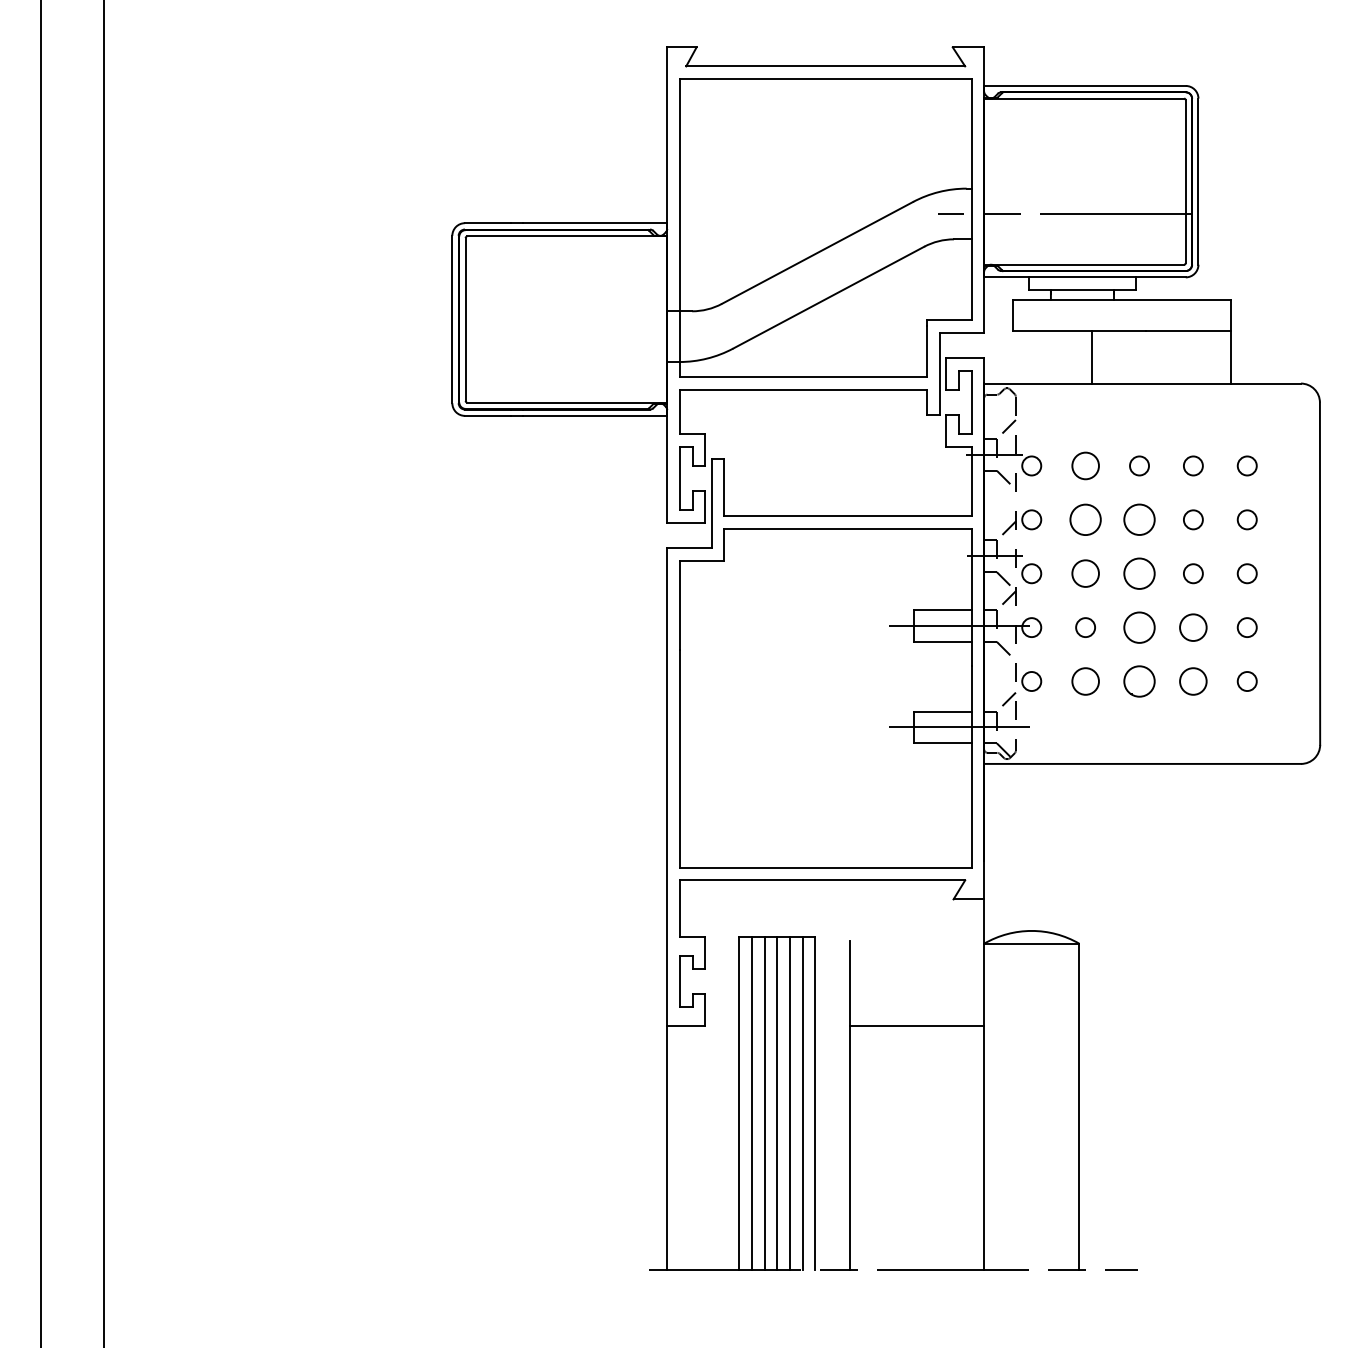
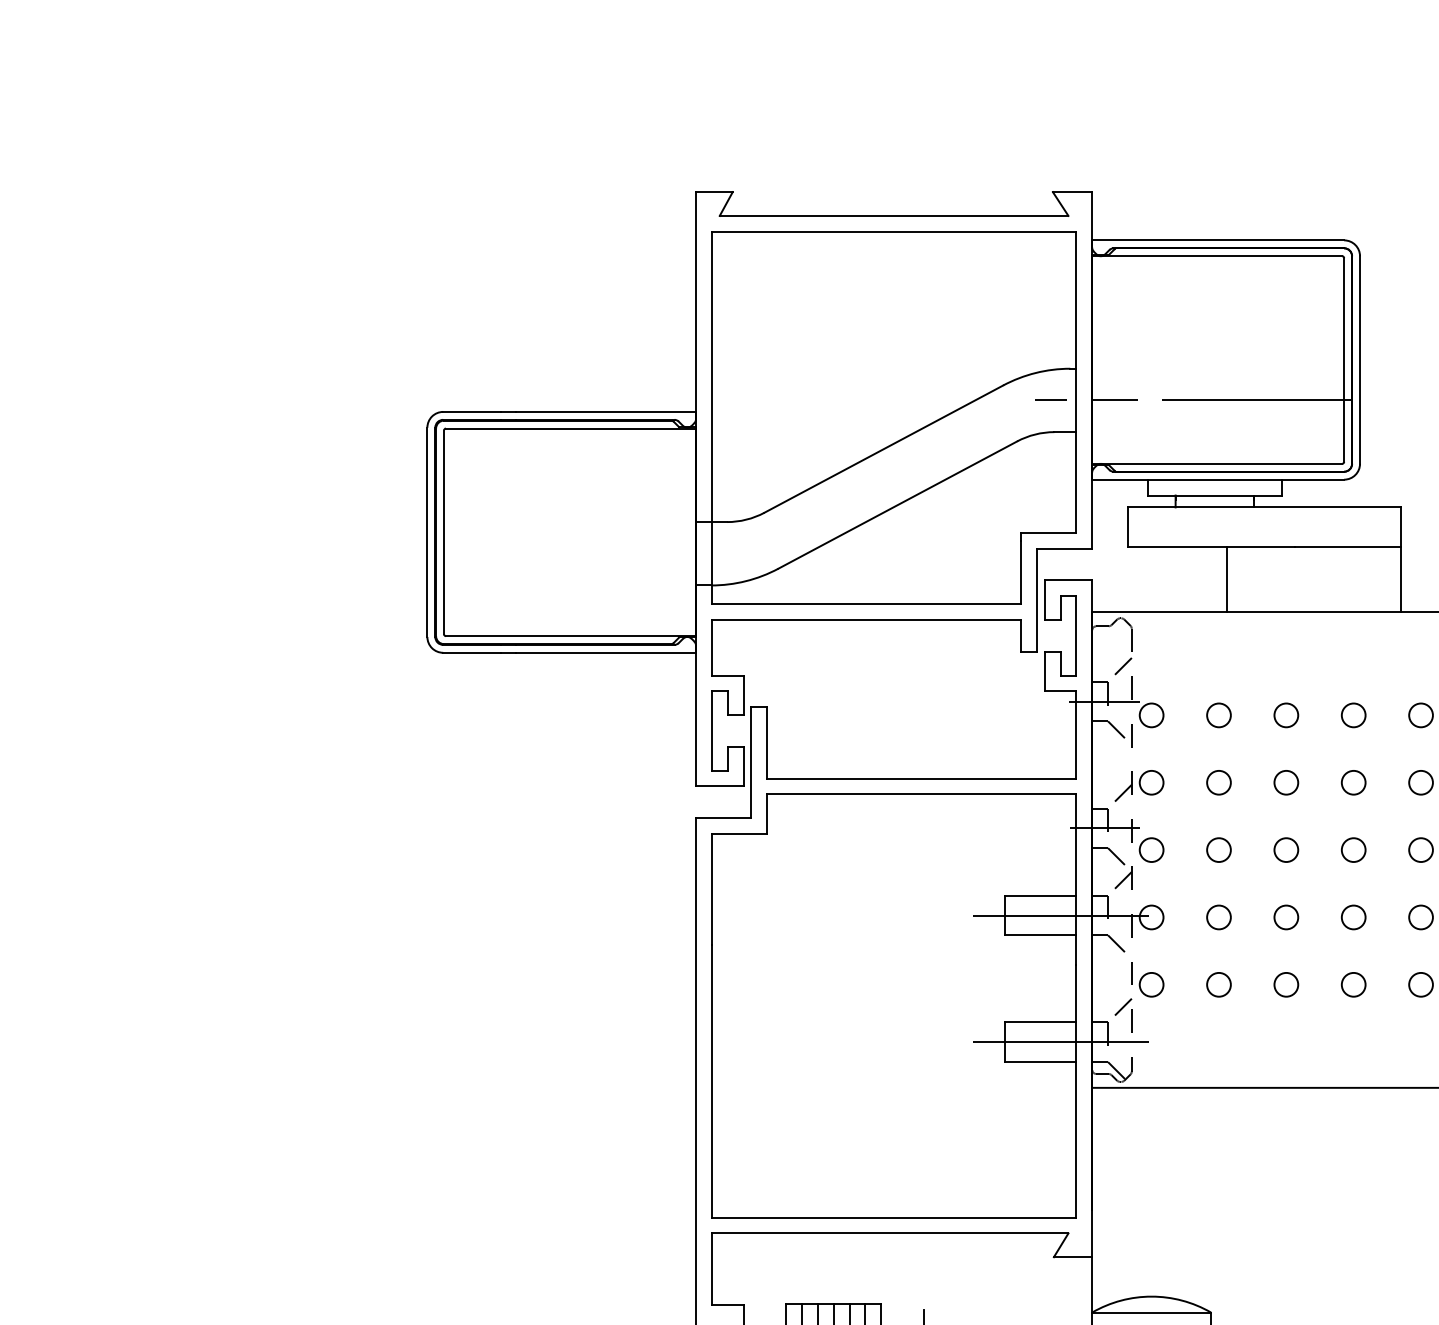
circle: (1085, 465) -> (1218, 714), size x0.71
circle: (1085, 519) -> (1218, 782), size x0.62
circle: (1139, 519) -> (1286, 782), size x0.62
circle: (1085, 573) -> (1218, 849), size x0.71
circle: (1139, 573) -> (1286, 849), size x0.62
circle: (1139, 627) -> (1286, 917), size x0.62
circle: (1193, 627) -> (1353, 917), size x0.71
circle: (1085, 681) -> (1218, 984), size x0.71
circle: (1139, 681) -> (1286, 984), size x0.62
circle: (1193, 681) -> (1353, 984), size x0.71

